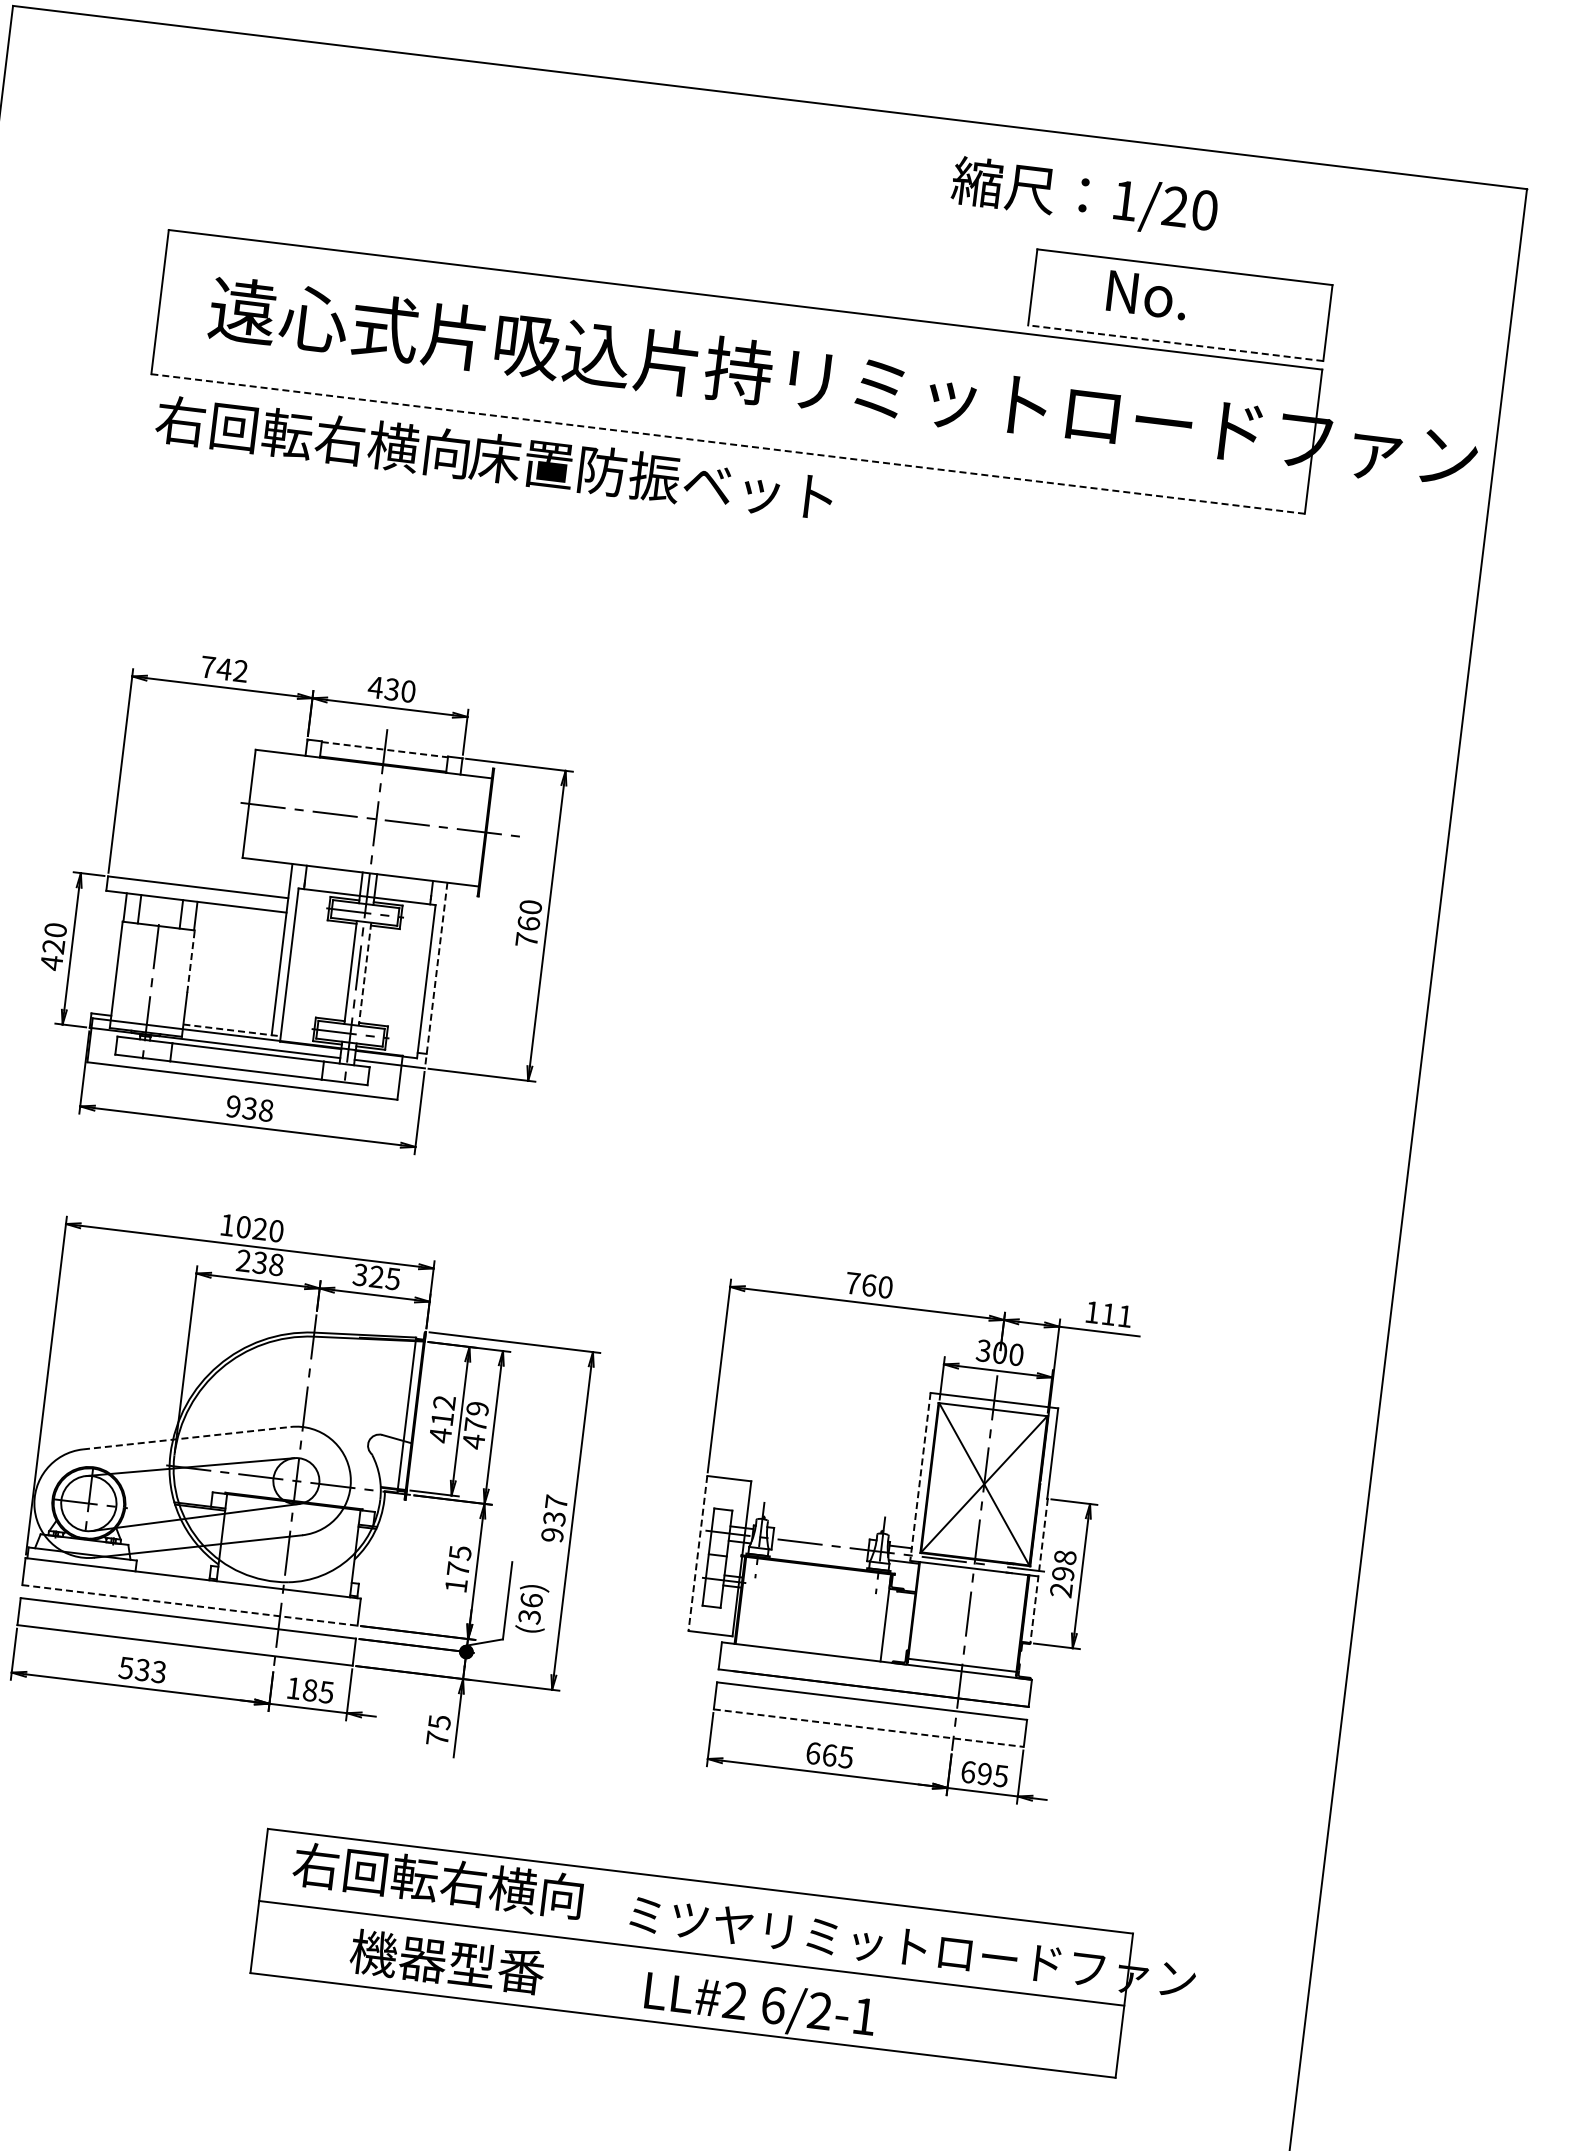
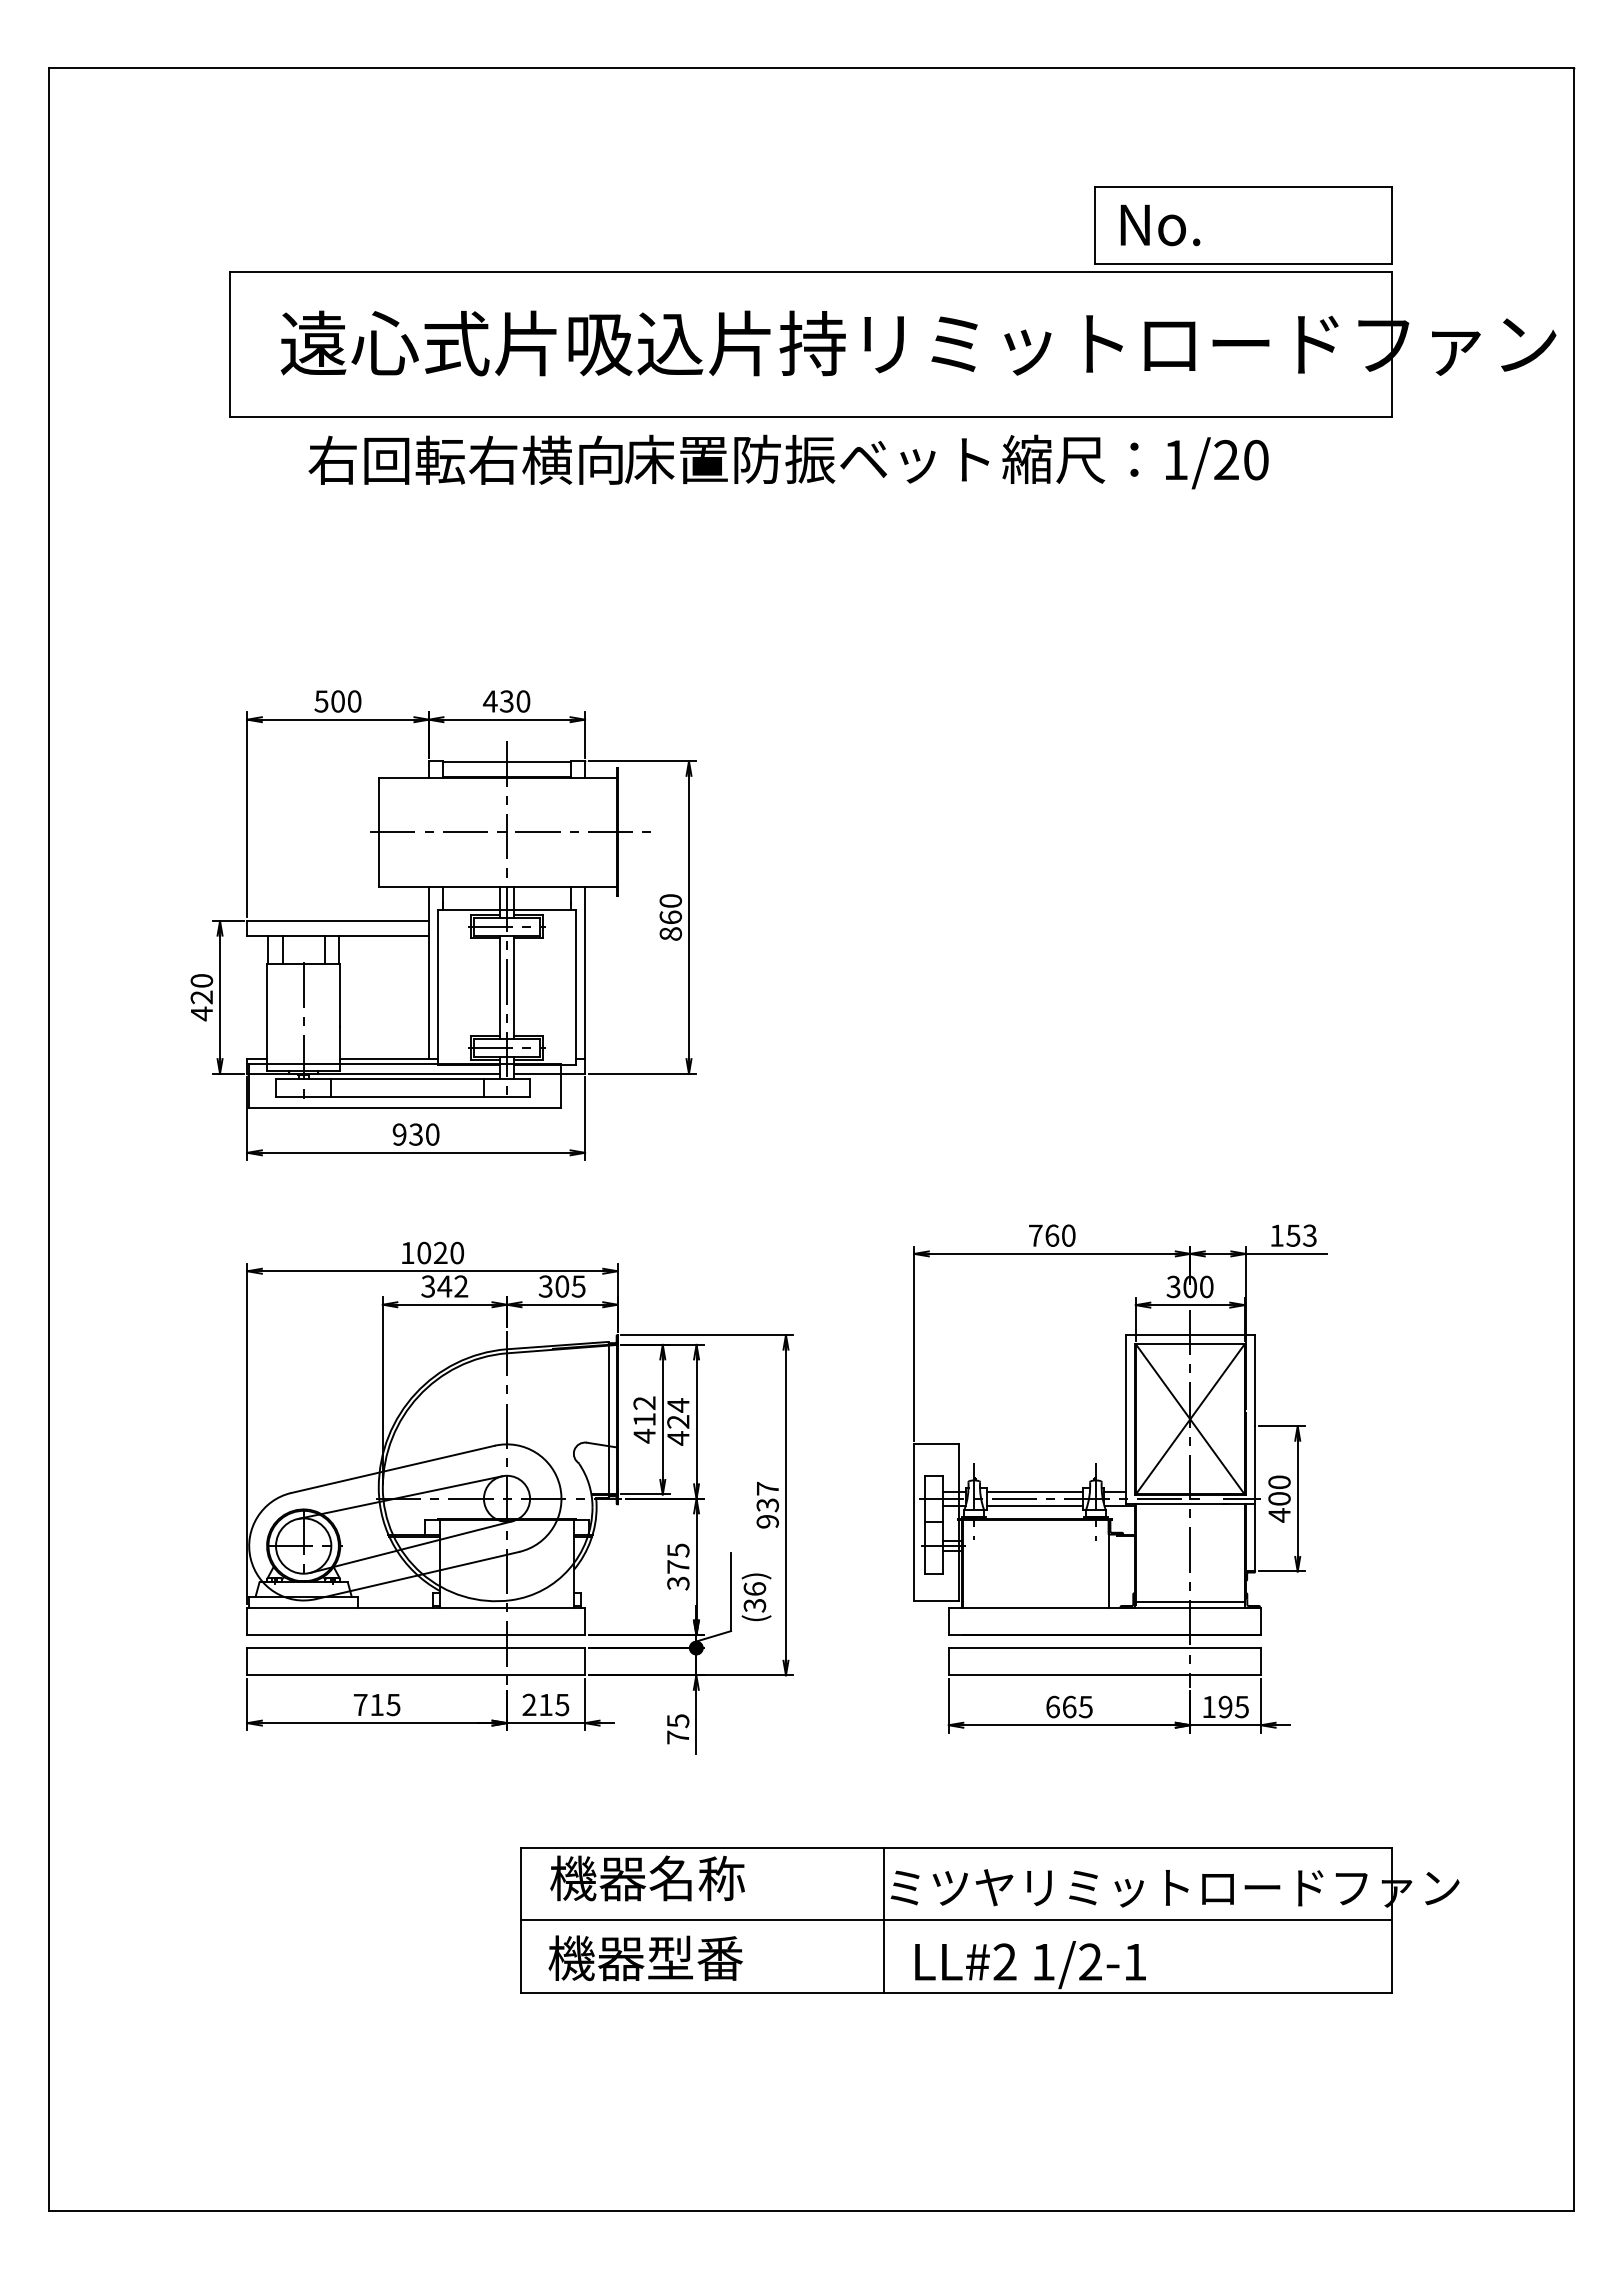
text: (1084, 197) -> (1135, 461), moved
text: (1147, 295) -> (1160, 225), moved
line: (1175, 343) -> (1243, 263), dashed -> solid
line: (728, 444) -> (811, 417), dashed -> solid
text: (494, 458) -> (648, 459), moved
text: (223, 669) -> (337, 701), 742 -> 500
line: (385, 750) -> (507, 762), dashed -> solid
text: (526, 939) -> (670, 933), 760 -> 860
line: (190, 961) -> (339, 995), dashed -> solid
line: (365, 974) -> (514, 987), dashed -> solid
line: (436, 975) -> (585, 980), dashed -> solid
line: (232, 1030) -> (389, 1059), dashed -> solid
text: (266, 1110) -> (432, 1134), 938 -> 930
text: (259, 1262) -> (444, 1286), 238 -> 342
text: (376, 1276) -> (562, 1286), 325 -> 305
text: (1116, 1315) -> (1301, 1235), 111 -> 153
text: (476, 1416) -> (678, 1413), 479 -> 424
line: (187, 1438) -> (393, 1469), dashed -> solid
line: (920, 1476) -> (1126, 1419), dashed -> solid
line: (820, 1537) -> (1034, 1491), added
line: (819, 1552) -> (1034, 1506), added
line: (698, 1553) -> (914, 1522), dashed -> solid
line: (1039, 1570) -> (1255, 1498), dashed -> solid
text: (1063, 1573) -> (1279, 1498), 298 -> 400
text: (456, 1585) -> (678, 1583), 175 -> 375
line: (190, 1605) -> (416, 1635), dashed -> solid
text: (142, 1669) -> (376, 1704), 533 -> 715
text: (301, 1688) -> (537, 1704), 185 -> 215
line: (869, 1728) -> (1105, 1675), dashed -> solid
text: (968, 1771) -> (1209, 1706), 695 -> 195
text: (437, 1880) -> (695, 1878), 右回転右横向 -> 機器名称
line: (619, 1943) -> (883, 1919), added
text: (447, 1961) -> (645, 1957), moved
text: (773, 2004) -> (1043, 1961), 6/2-1 -> 1/2-1

